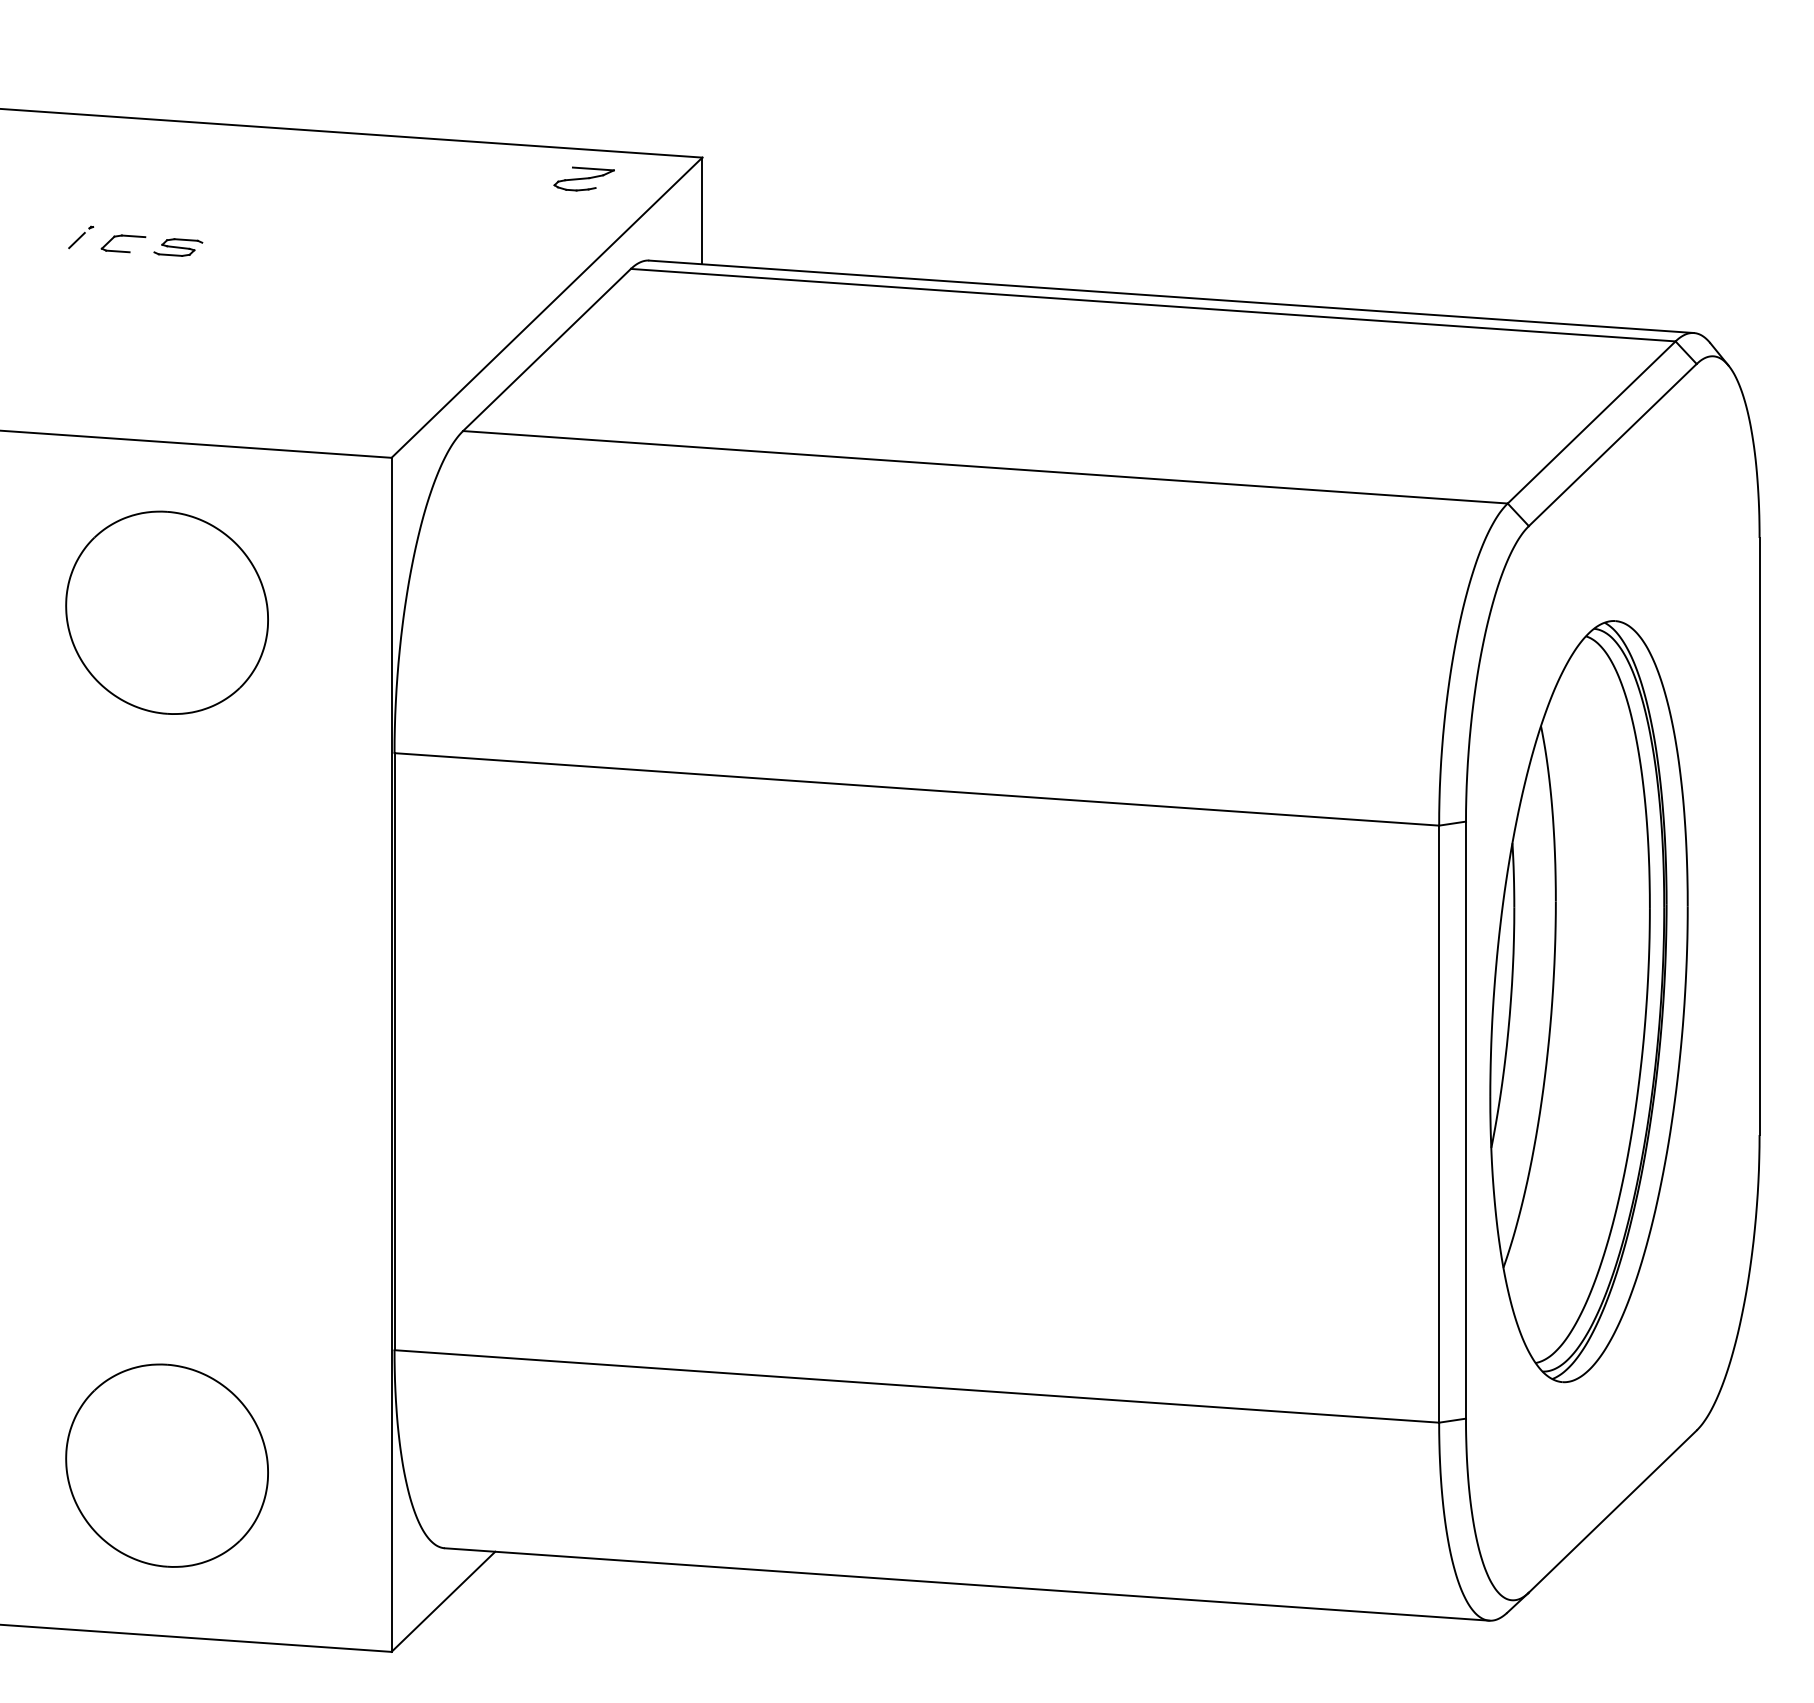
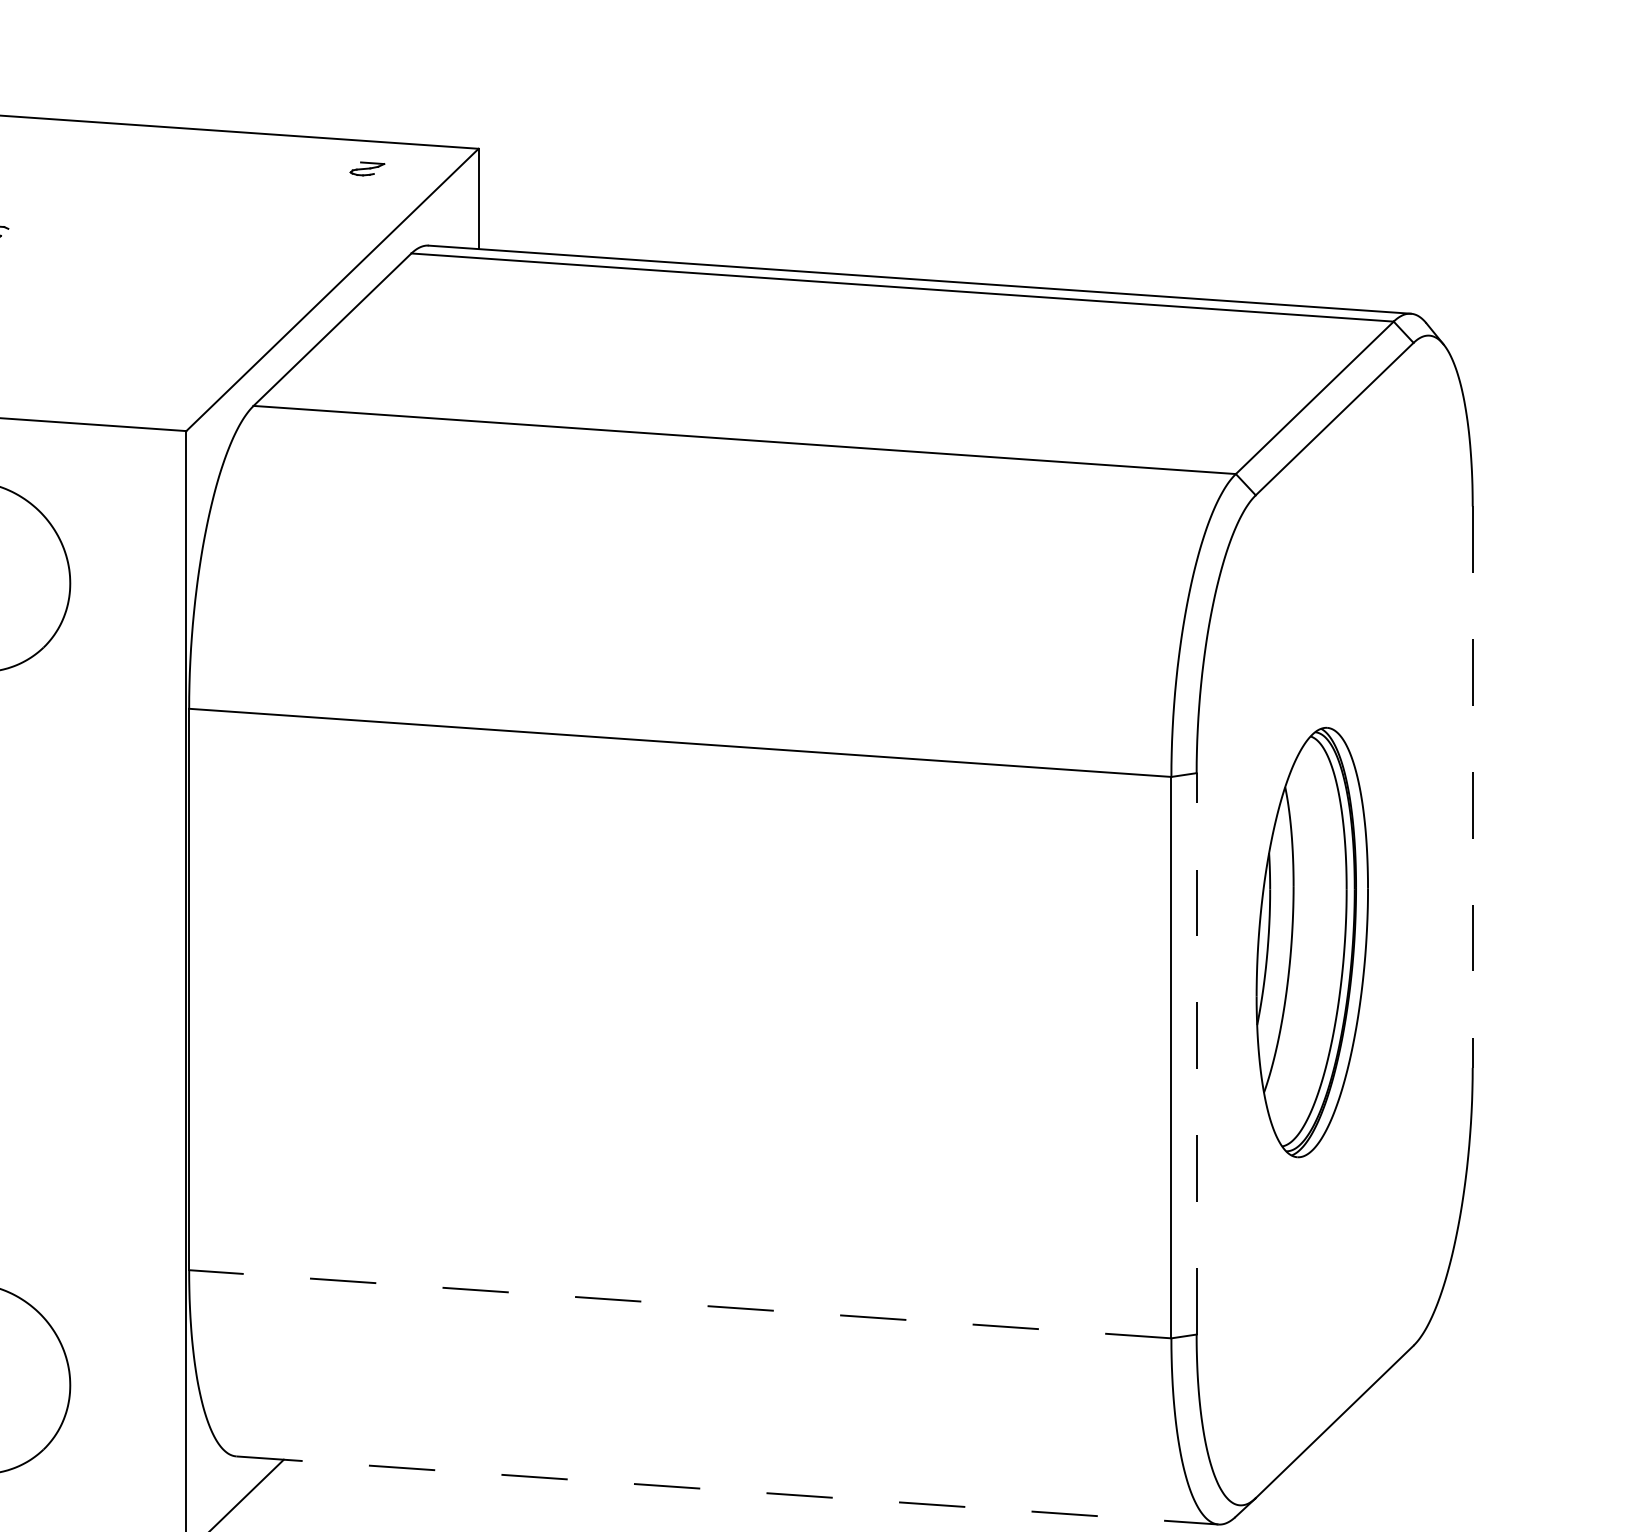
part: (583, 178) -> (366, 168), size x0.6
line: (1759, 836) -> (1472, 787), solid -> dashed
part: (1588, 1001) -> (1311, 942), size x0.6
line: (1466, 1120) -> (1197, 1054), solid -> dashed
line: (916, 1386) -> (679, 1304), solid -> dashed
line: (967, 1584) -> (727, 1490), solid -> dashed

